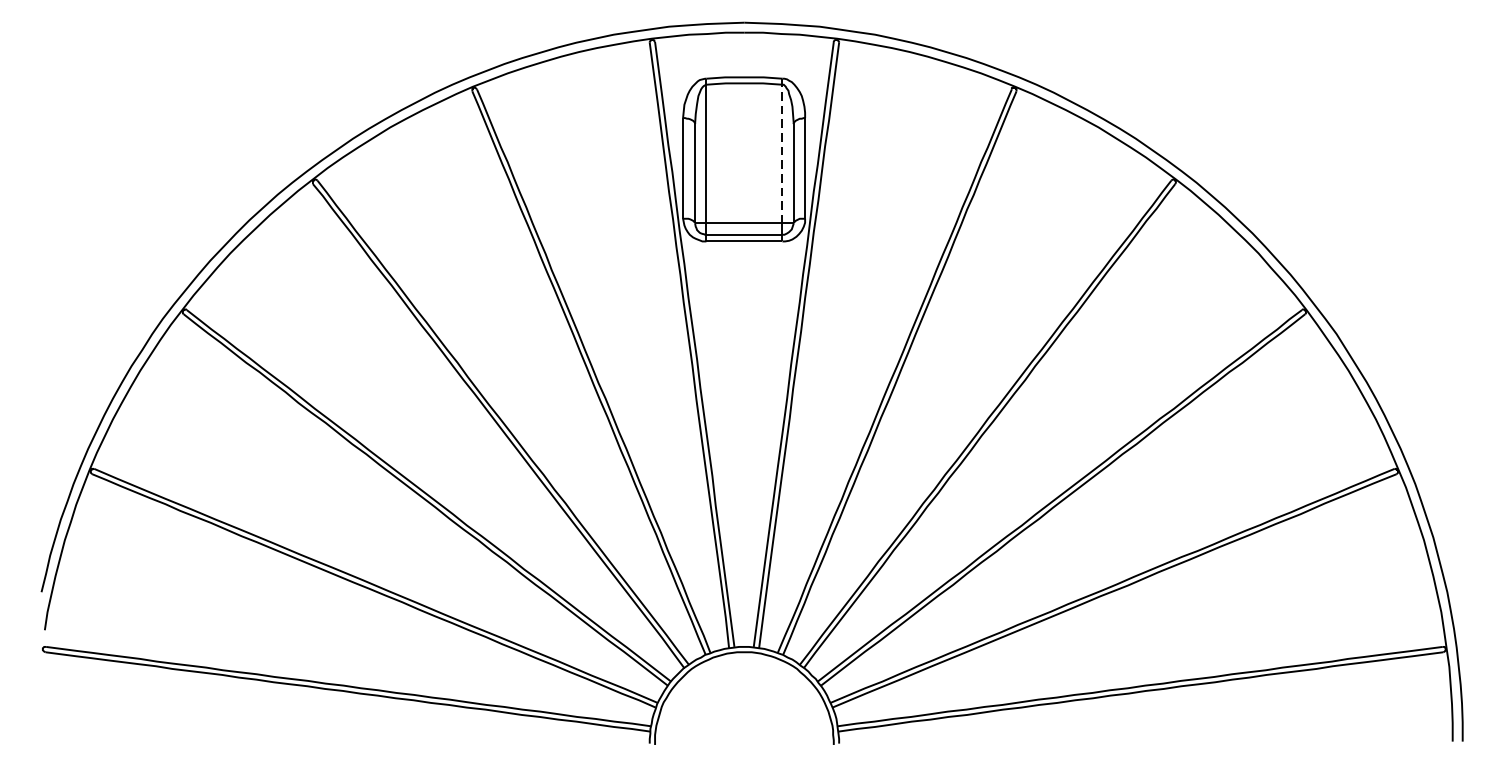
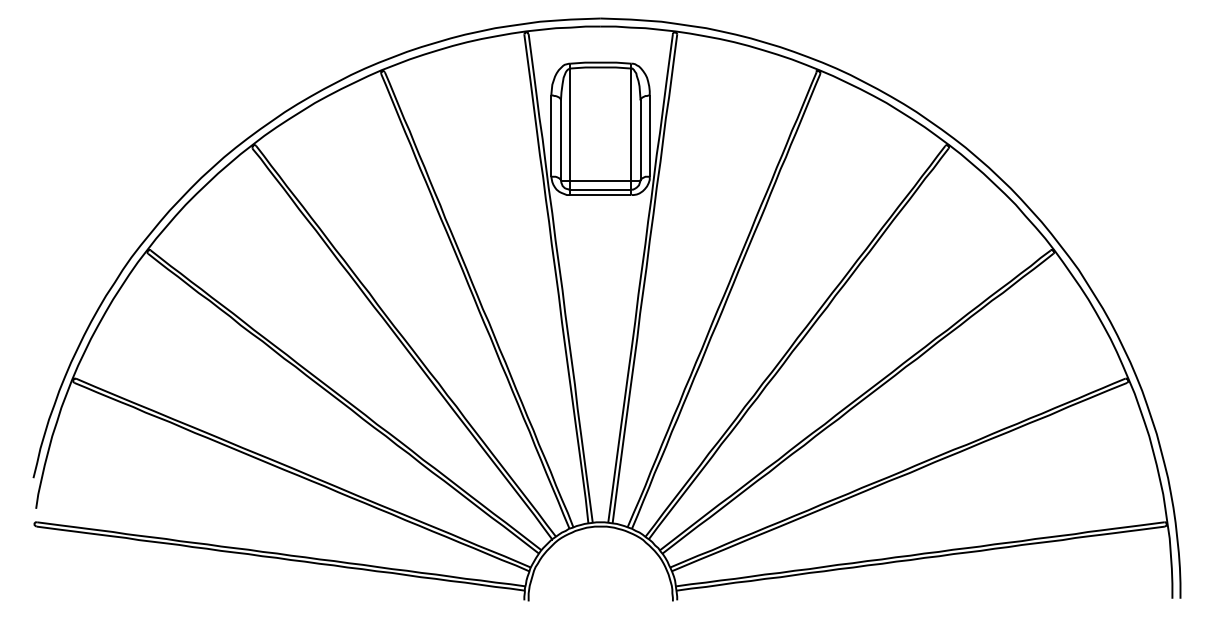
line: (782, 154) -> (631, 124), dashed -> solid

